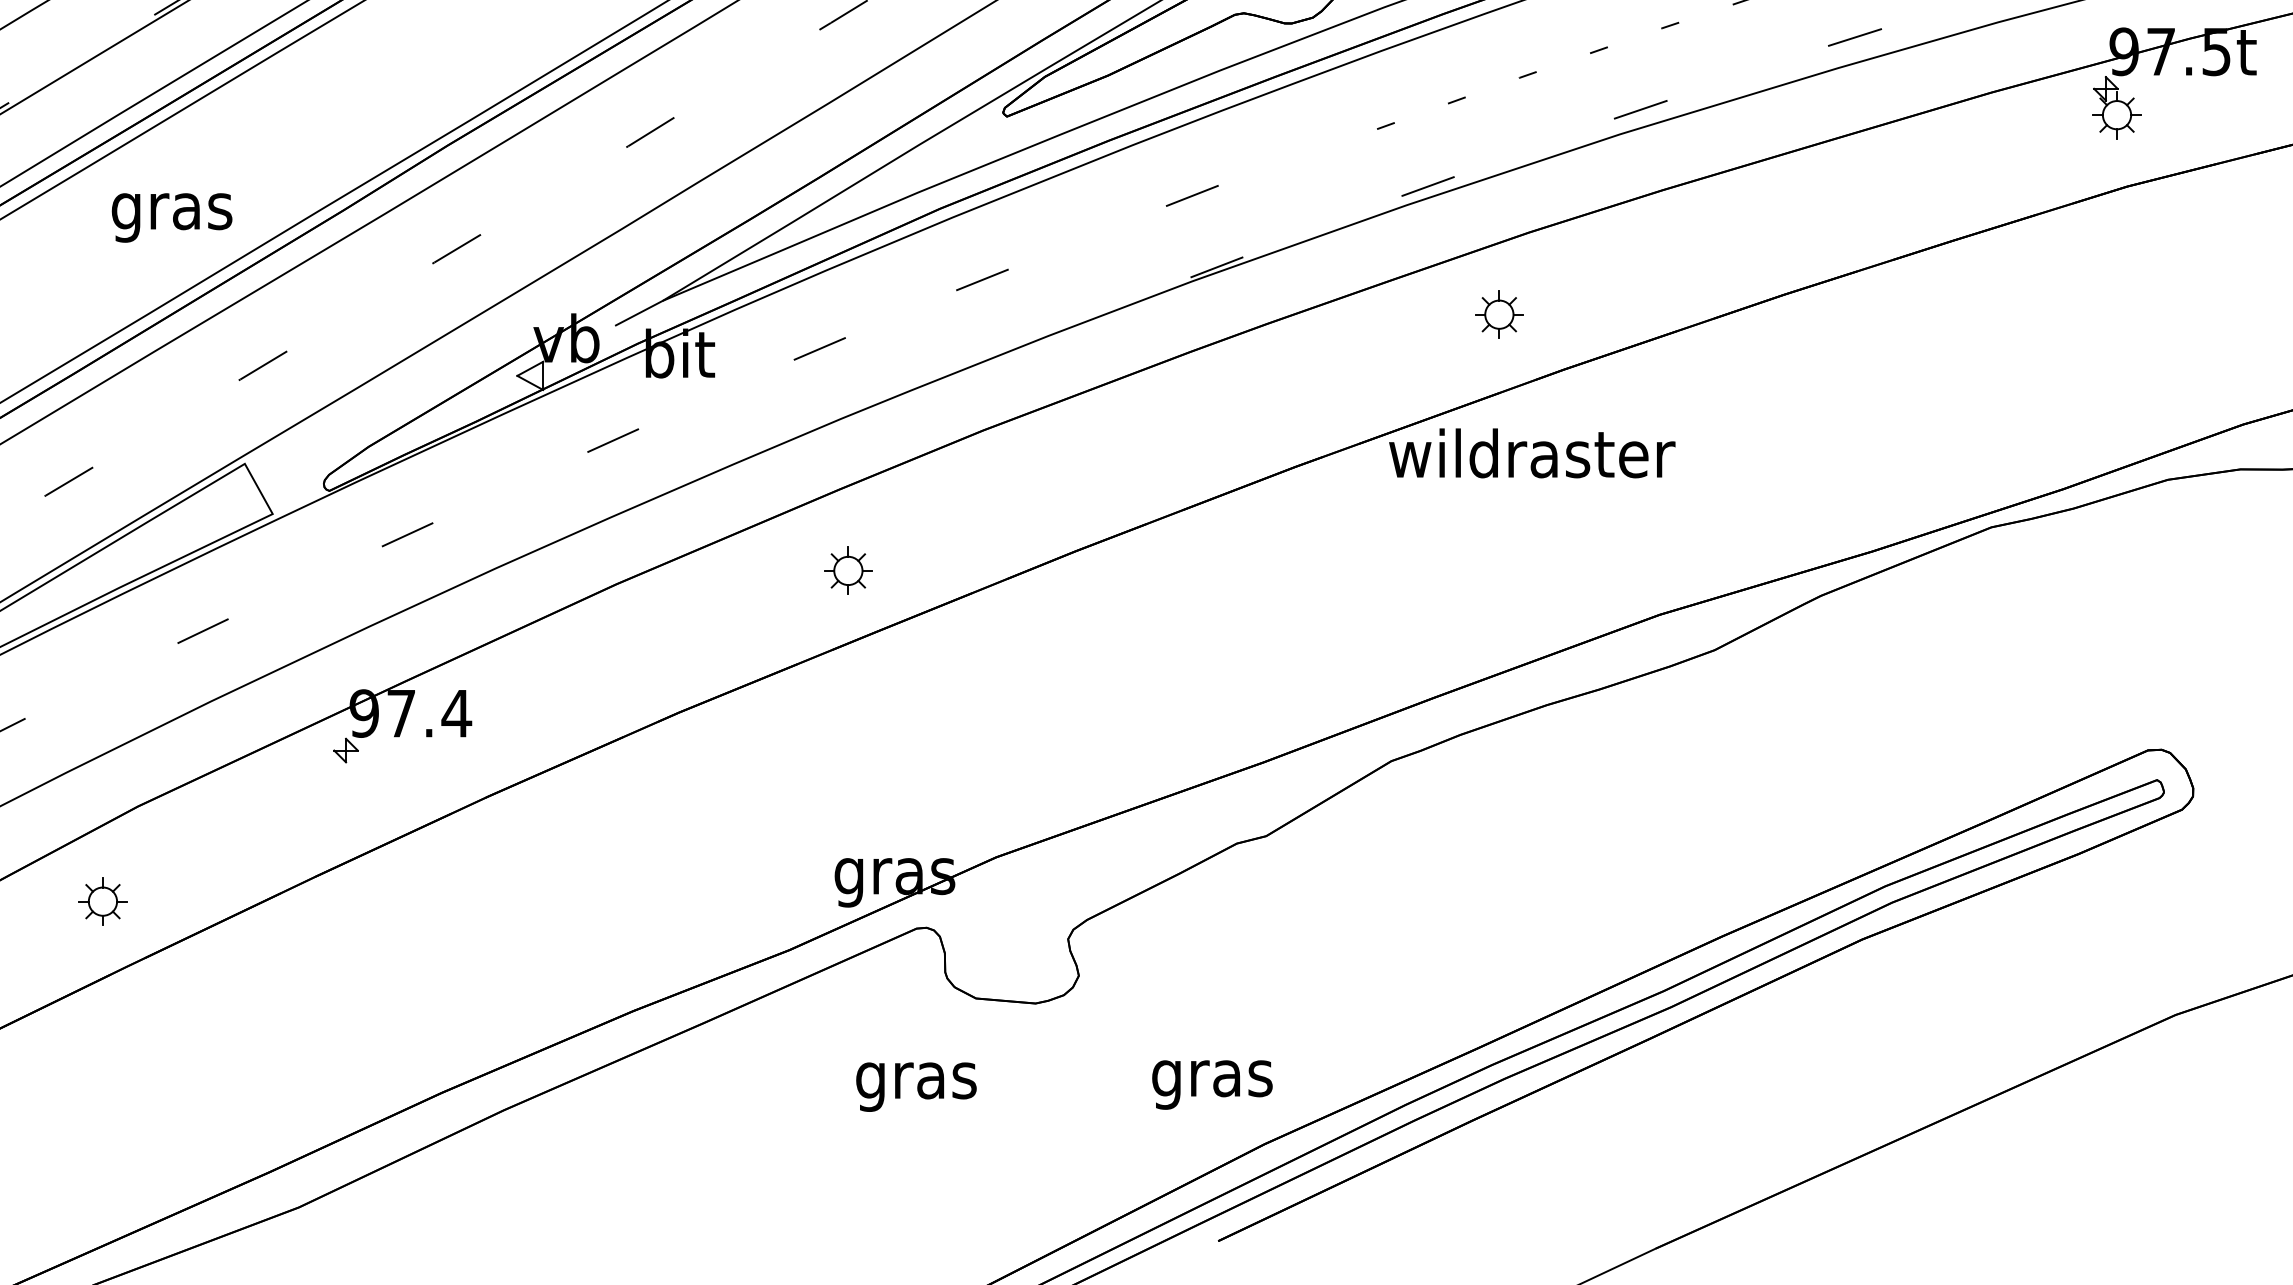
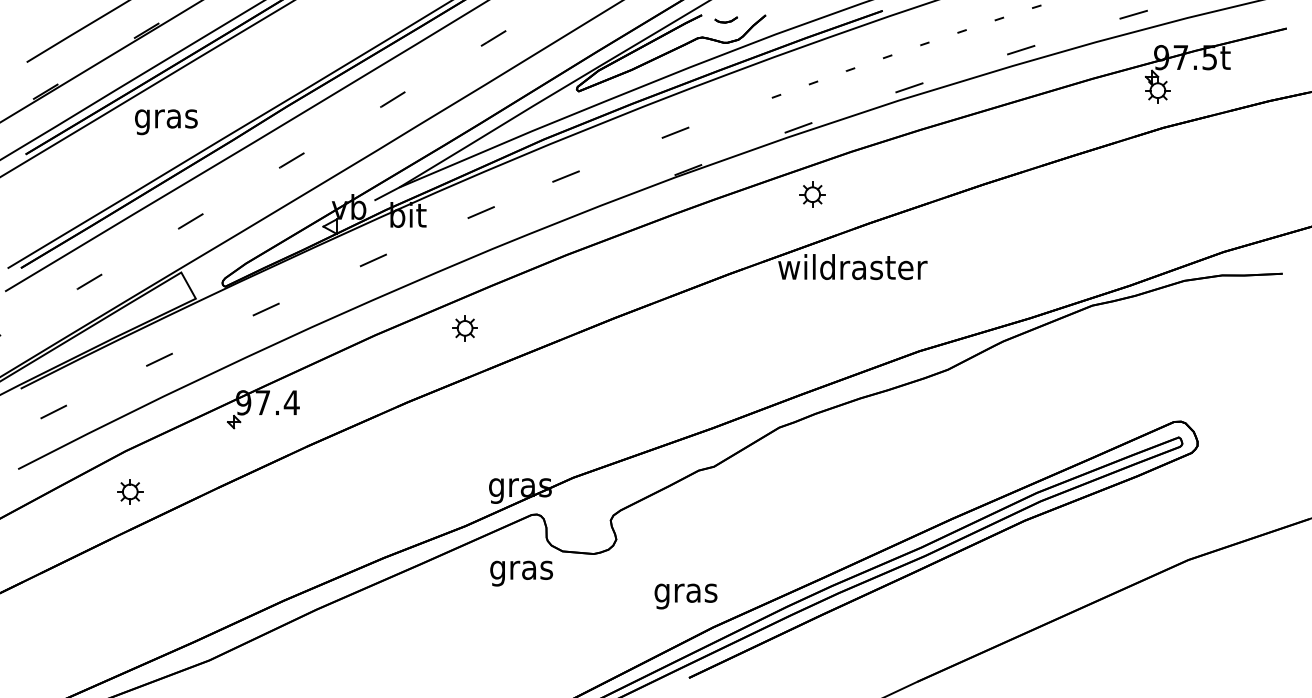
text: (172, 218) -> (166, 122), moved
part: (1498, 314) -> (812, 194), moved
part: (847, 571) -> (464, 328), moved
part: (103, 900) -> (130, 491), moved
text: (916, 1086) -> (521, 573), moved

